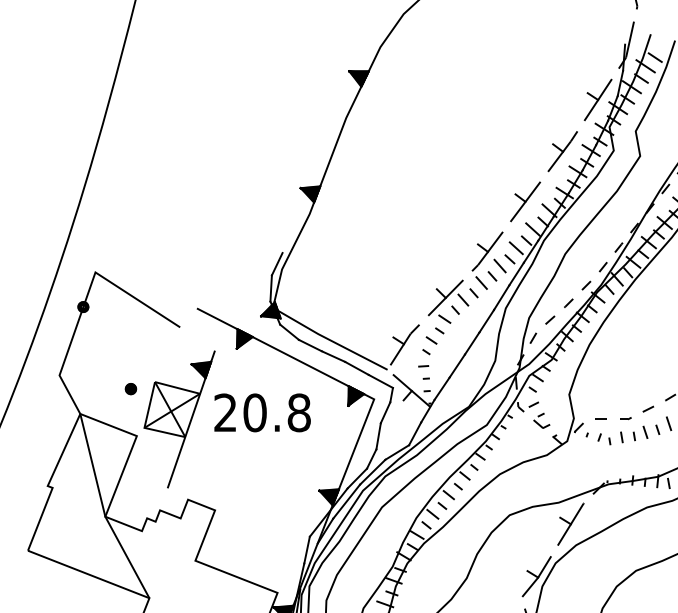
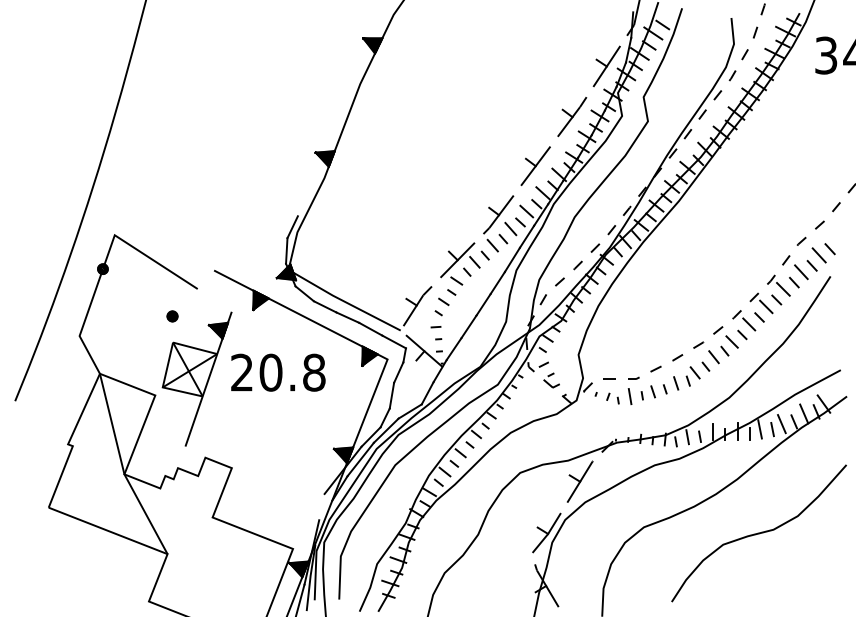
part: (130, 389) -> (172, 316), moved
part: (621, 437) -> (629, 396), size x1.6
line: (306, 549) -> (321, 506), removed

